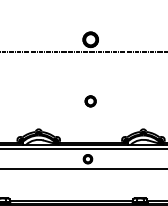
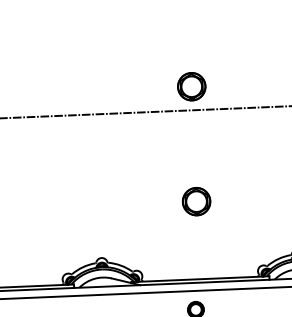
part: (90, 101) -> (196, 201), size x1.43

